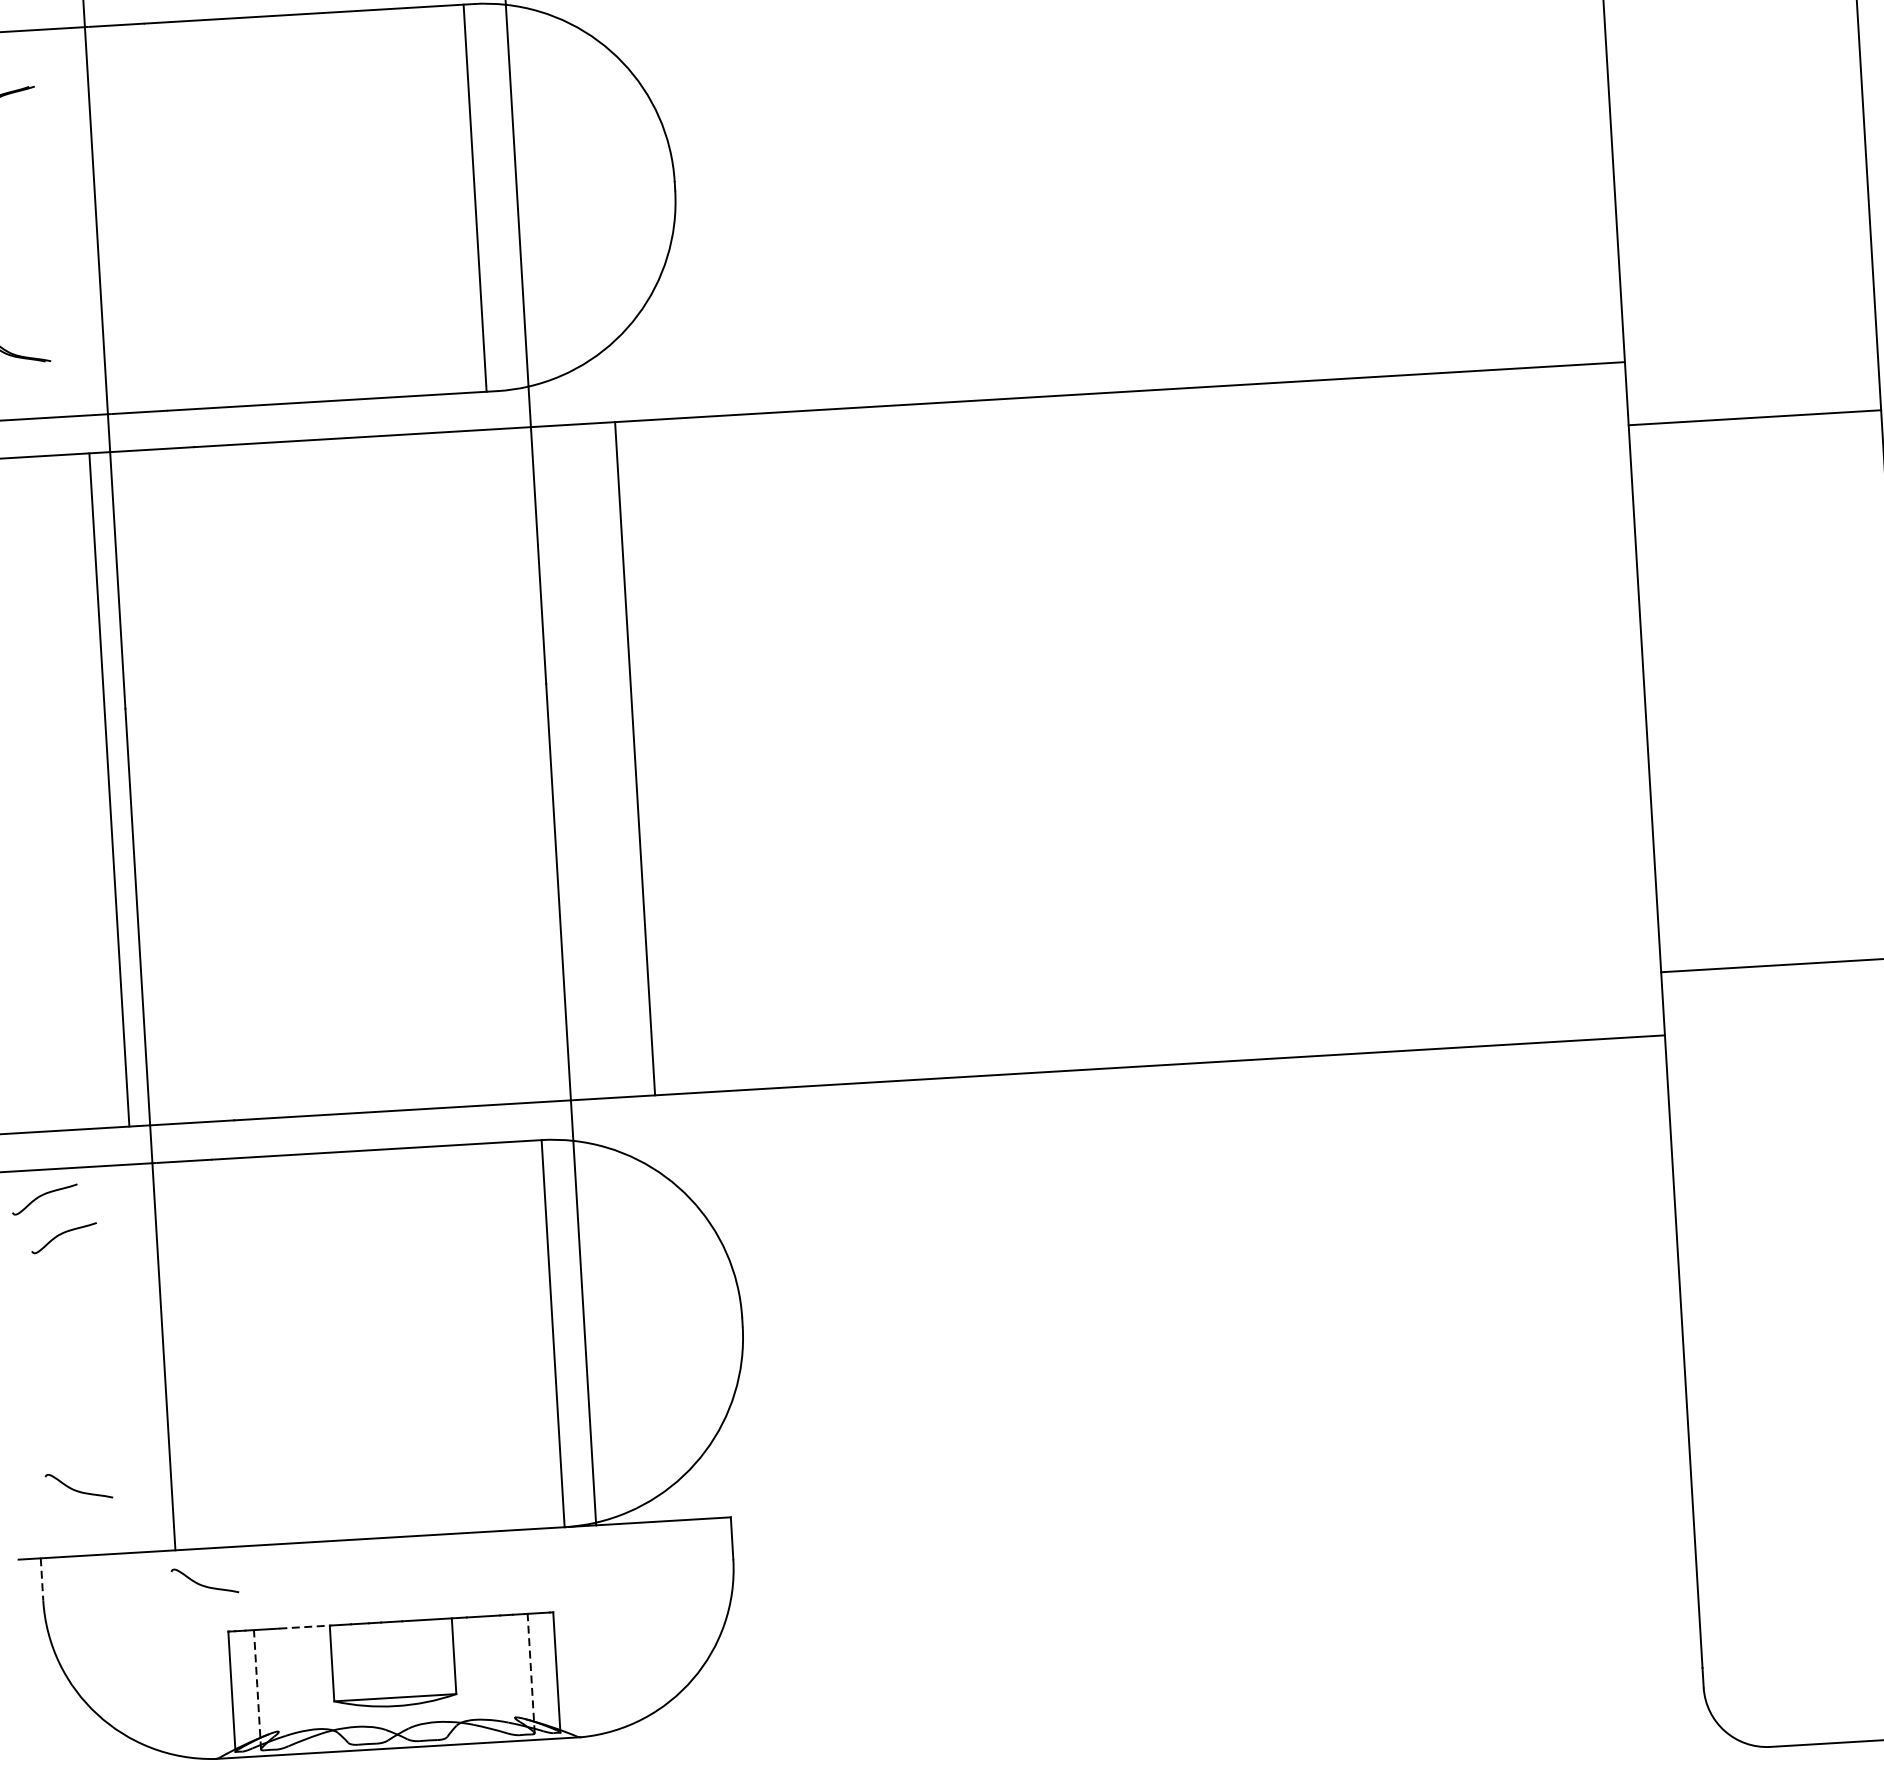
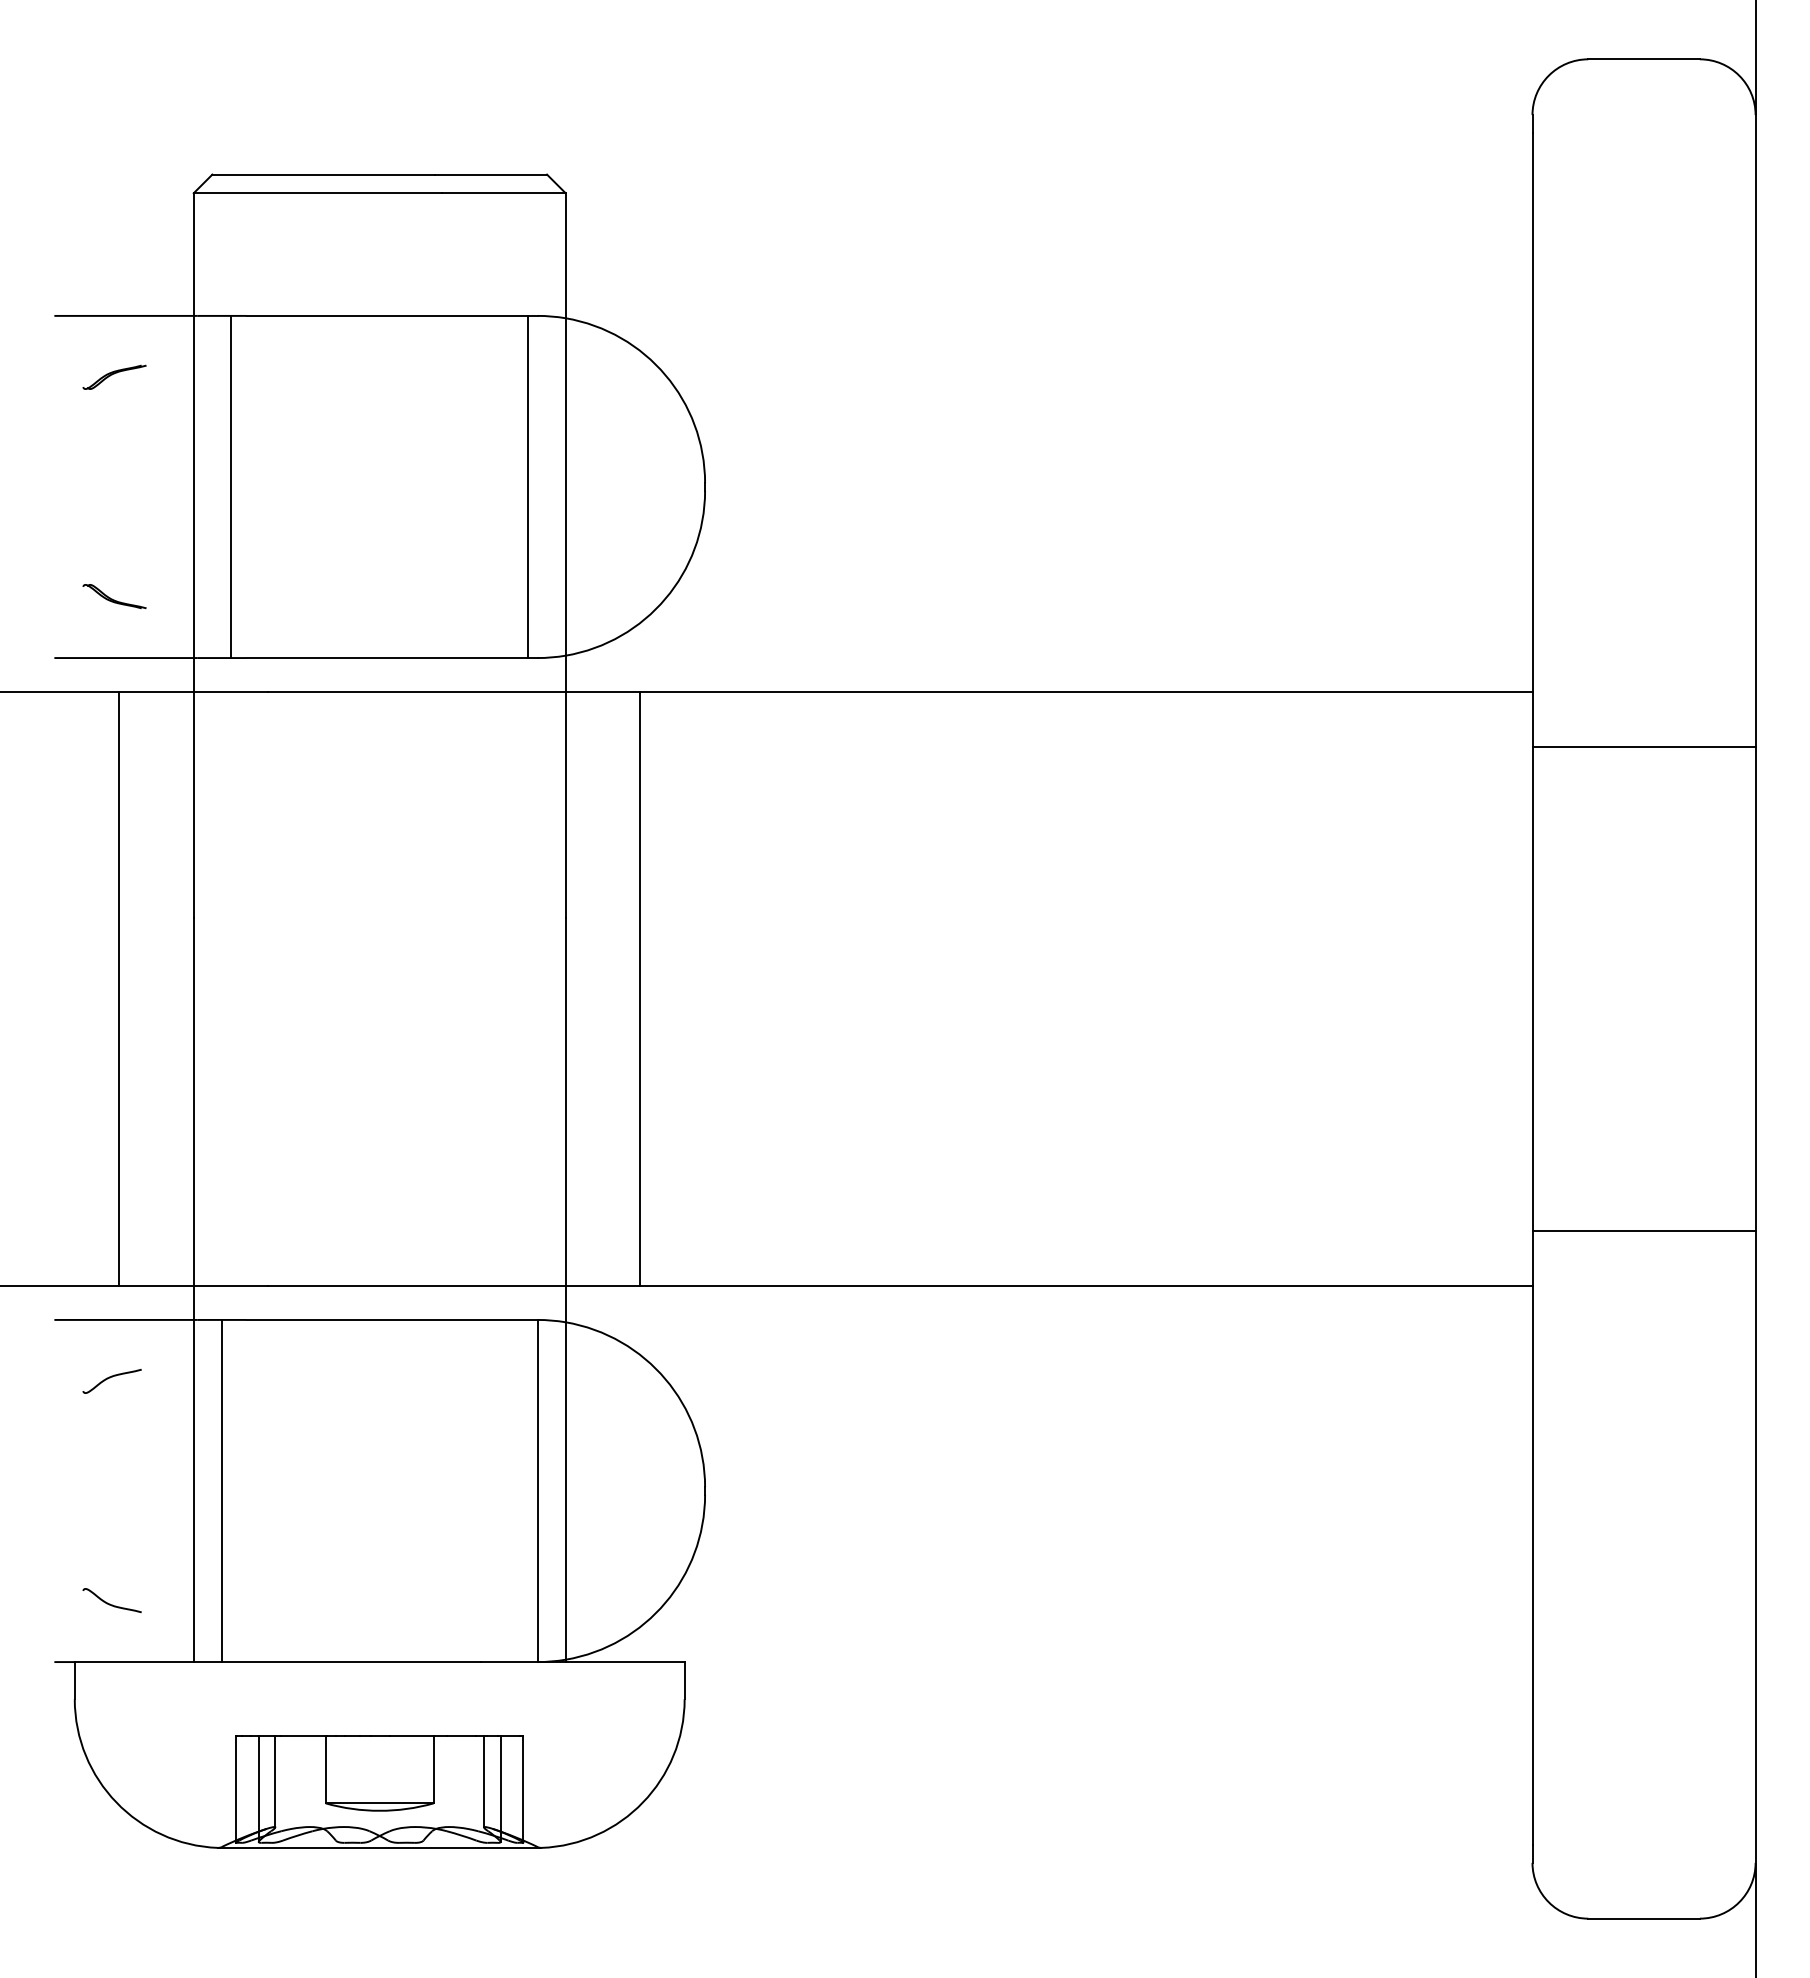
line: (137, 217) -> (230, 486), added
line: (109, 789) -> (119, 988), moved
curve: (42, 1196) -> (95, 1343), removed
line: (195, 1354) -> (221, 1490), added
line: (41, 1579) -> (74, 1680), dashed -> solid
curve: (203, 1584) -> (216, 1693), removed
line: (305, 1627) -> (304, 1736), dashed -> solid
line: (512, 1665) -> (484, 1781), added
line: (531, 1673) -> (500, 1789), dashed -> solid
line: (275, 1679) -> (275, 1781), added
line: (257, 1690) -> (258, 1789), dashed -> solid

